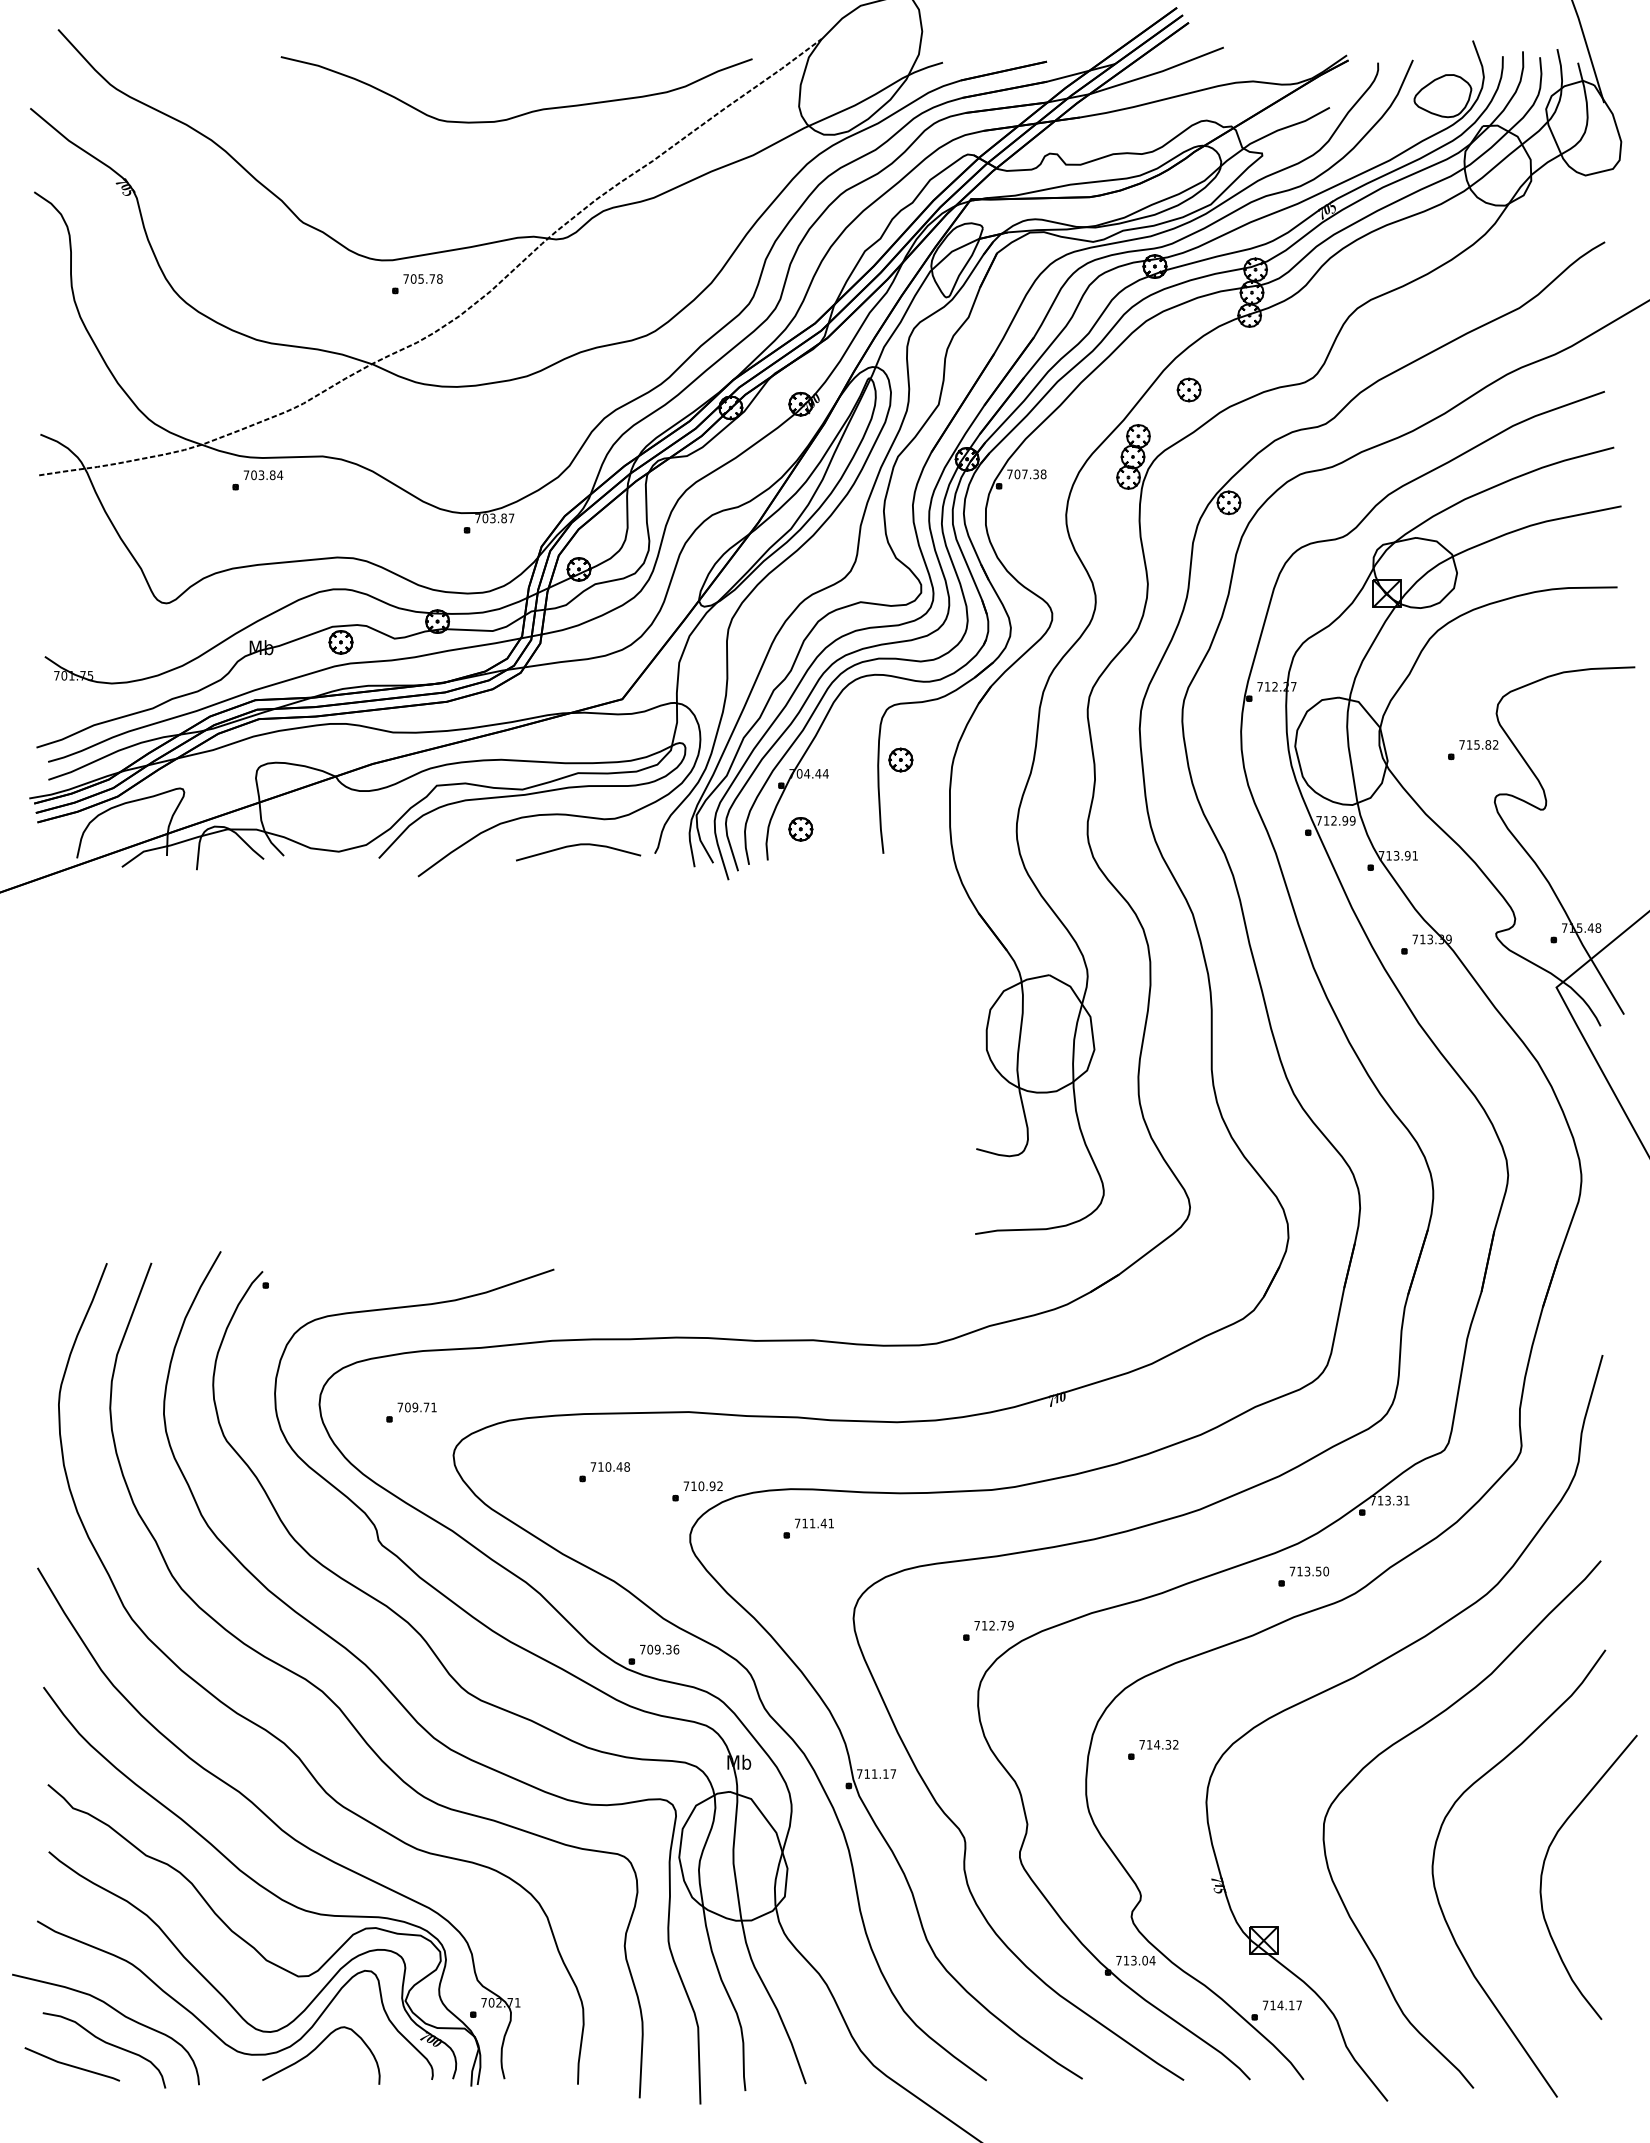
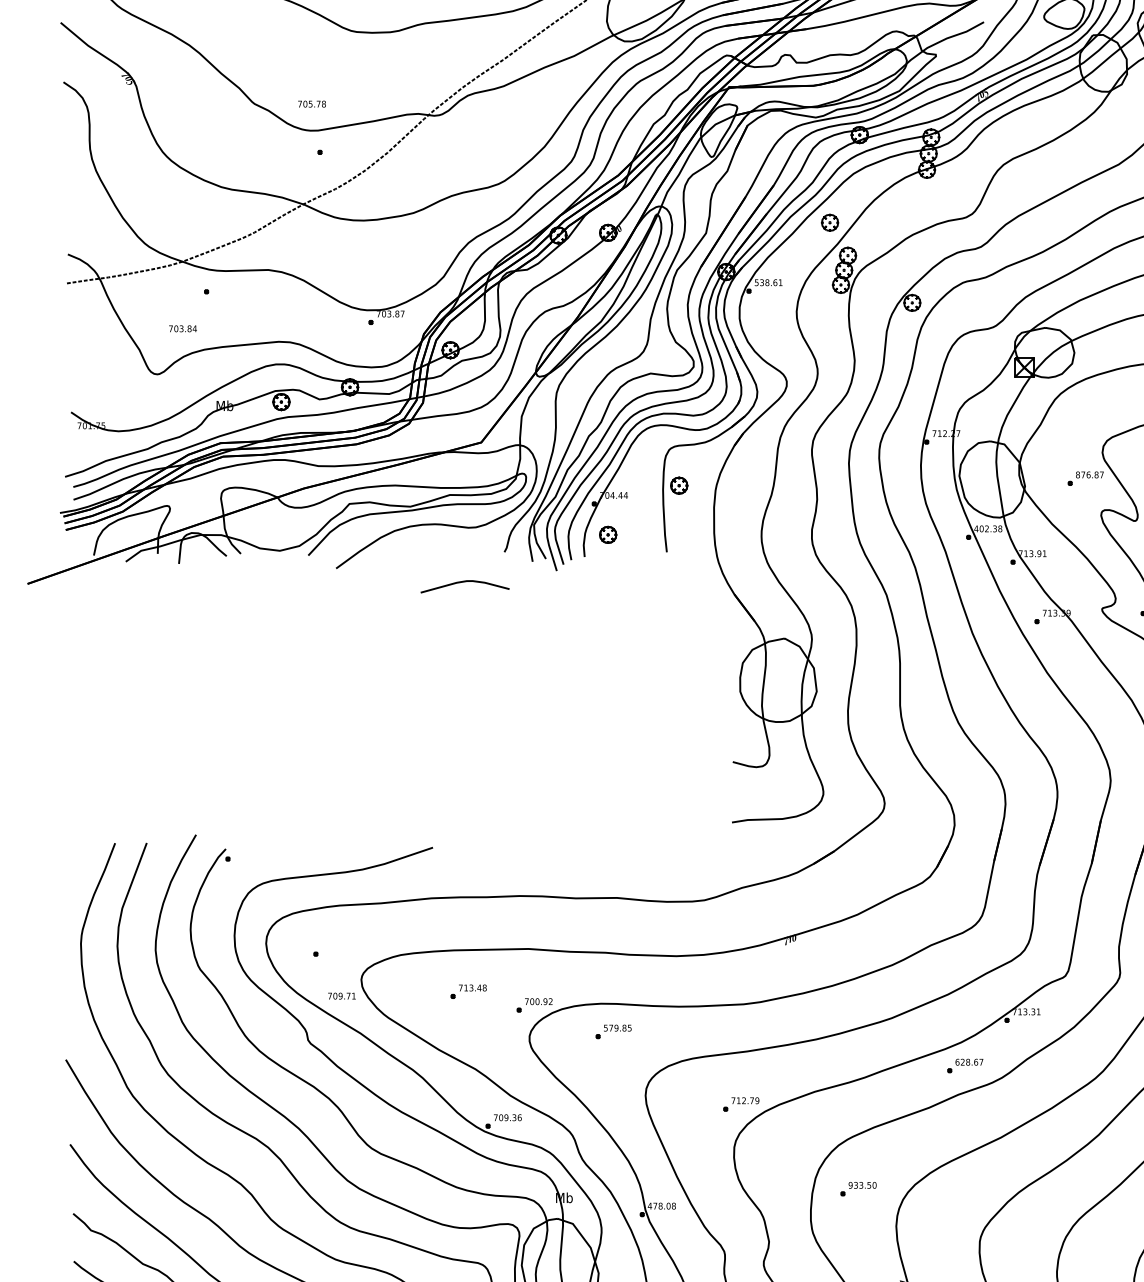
text: (422, 278) -> (311, 103), moved
part: (1188, 389) -> (829, 222), moved
text: (1026, 474) -> (768, 282), 707.38 -> 538.61
text: (263, 475) -> (183, 329), moved
text: (1478, 744) -> (1089, 474), 715.82 -> 876.87
text: (1335, 820) -> (988, 528), 712.99 -> 402.38
curve: (575, 846) -> (462, 582), moved
text: (416, 1407) -> (341, 996), moved
text: (608, 1466) -> (471, 987), 710.48 -> 713.48
text: (693, 1486) -> (531, 1001), 710.92 -> 700.92
text: (813, 1523) -> (617, 1028), 711.41 -> 579.85
text: (1309, 1571) -> (969, 1062), 713.50 -> 628.67
text: (1158, 1744) -> (862, 1185), 714.32 -> 933.50
text: (876, 1773) -> (661, 1205), 711.17 -> 478.08

